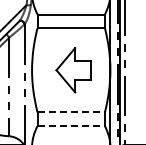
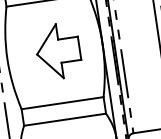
line: (71, 112) -> (62, 103), dashed -> solid
line: (71, 126) -> (65, 120), dashed -> solid

